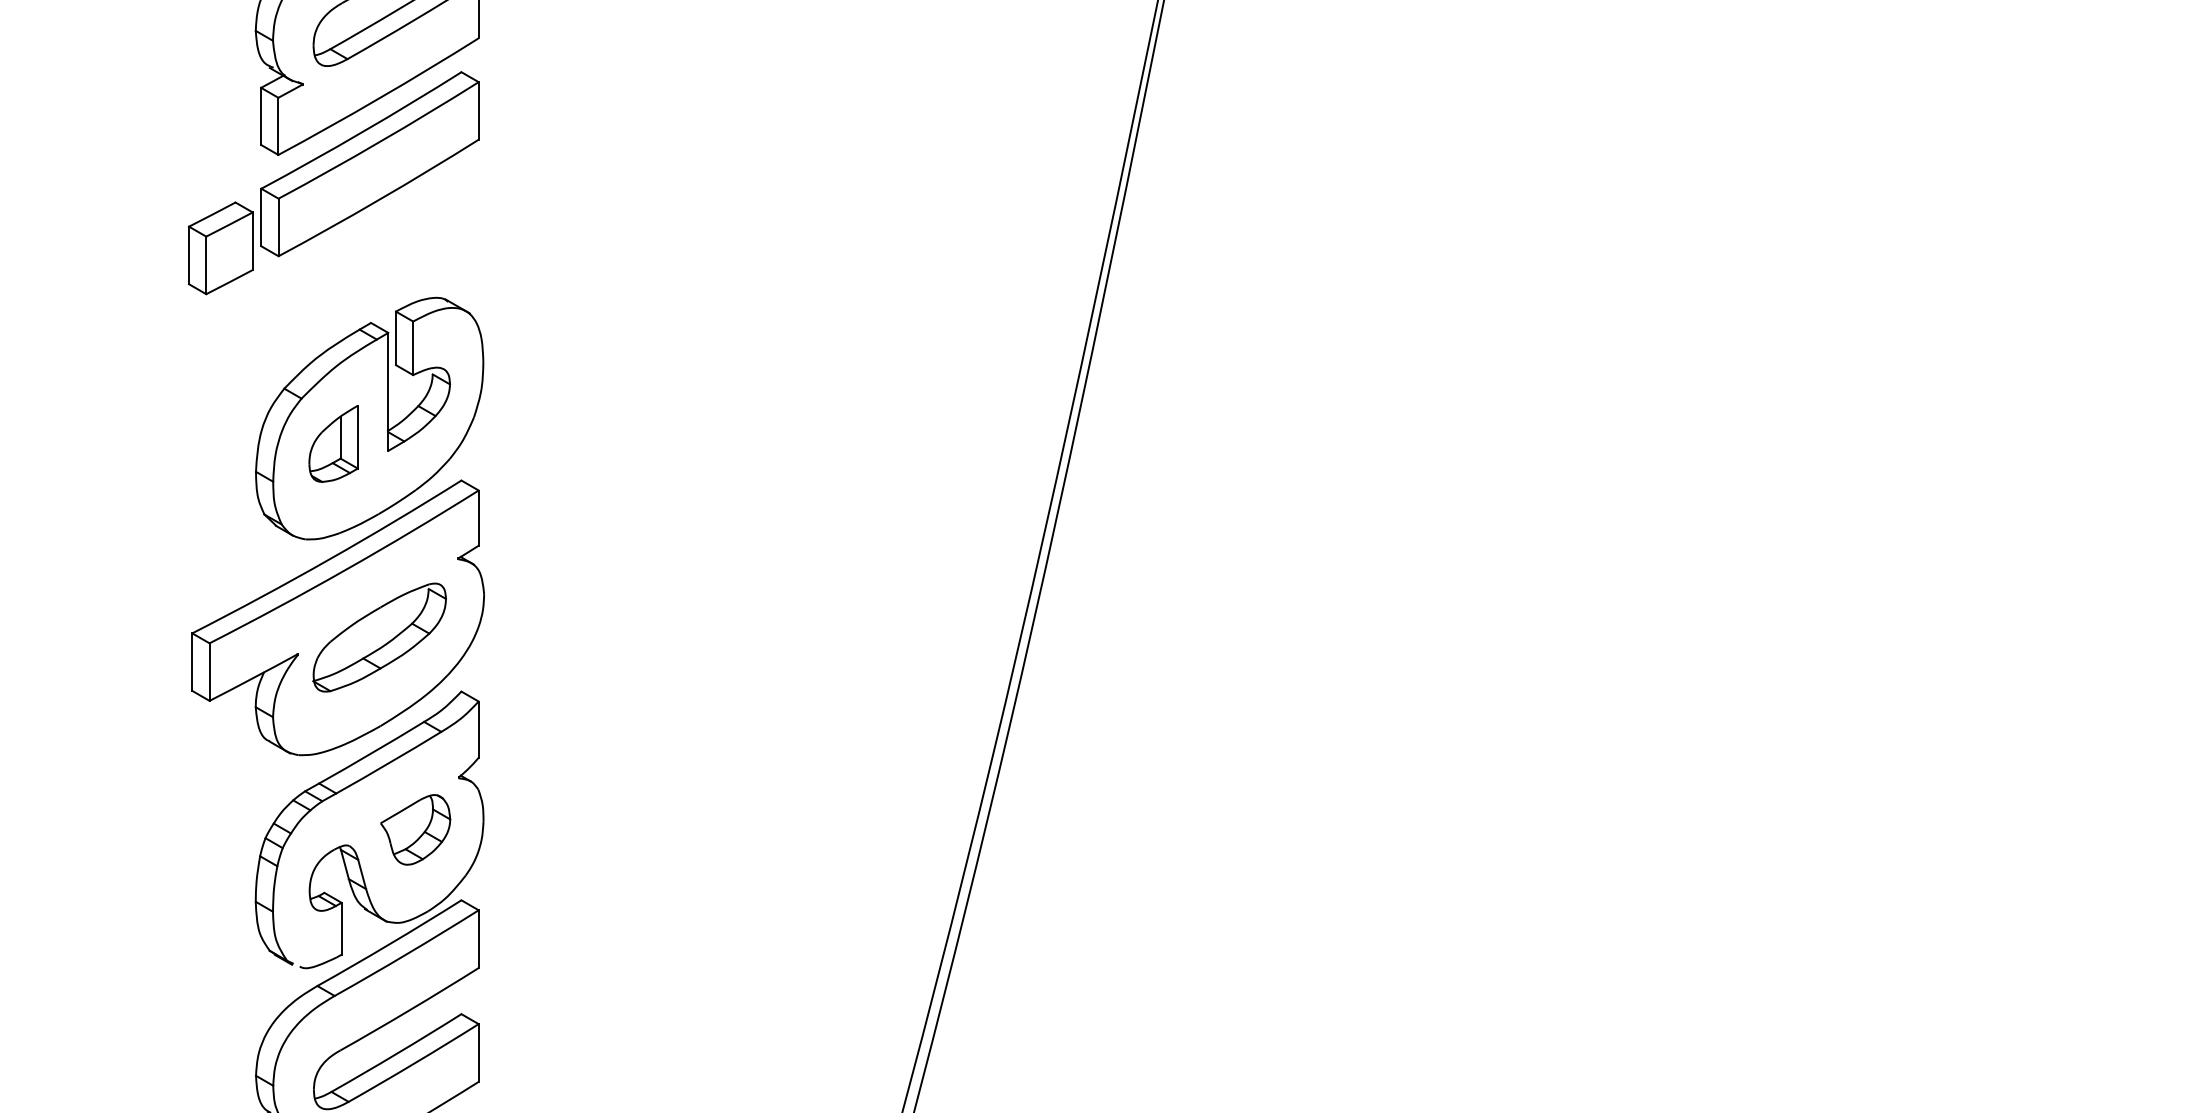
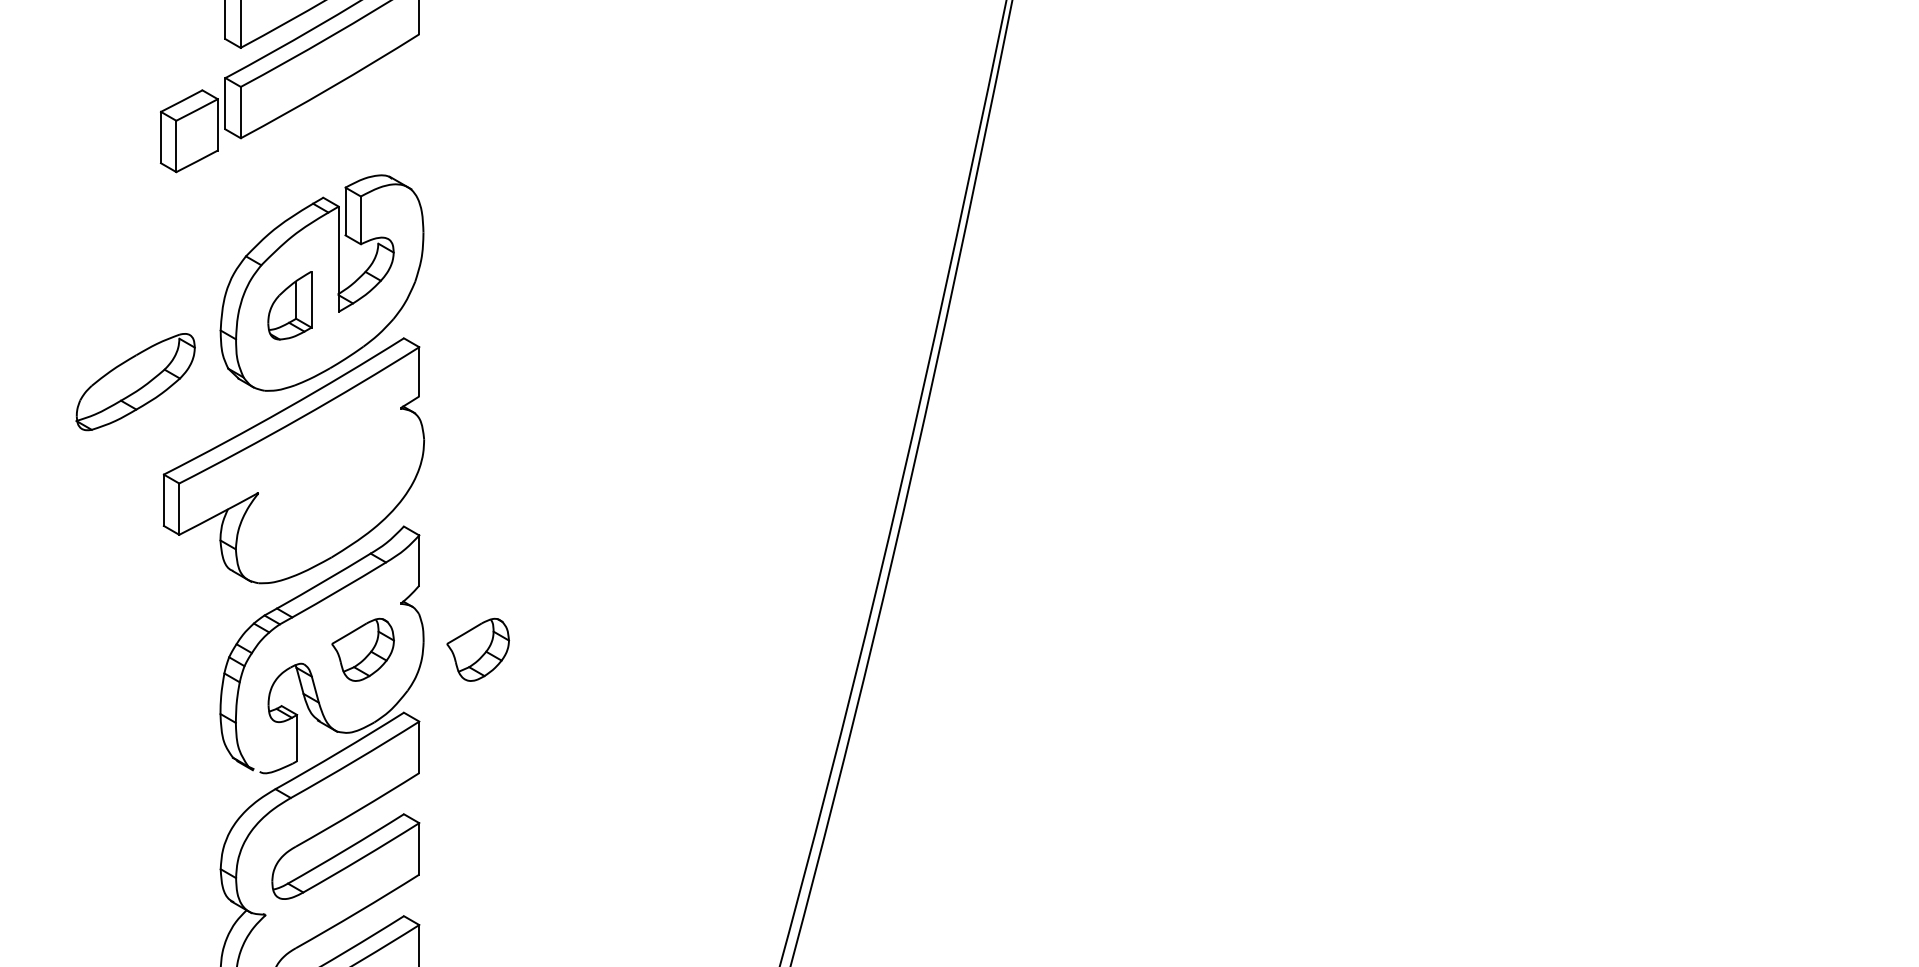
part: (379, 637) -> (135, 381), moved
part: (544, 829) -> (478, 649), added

